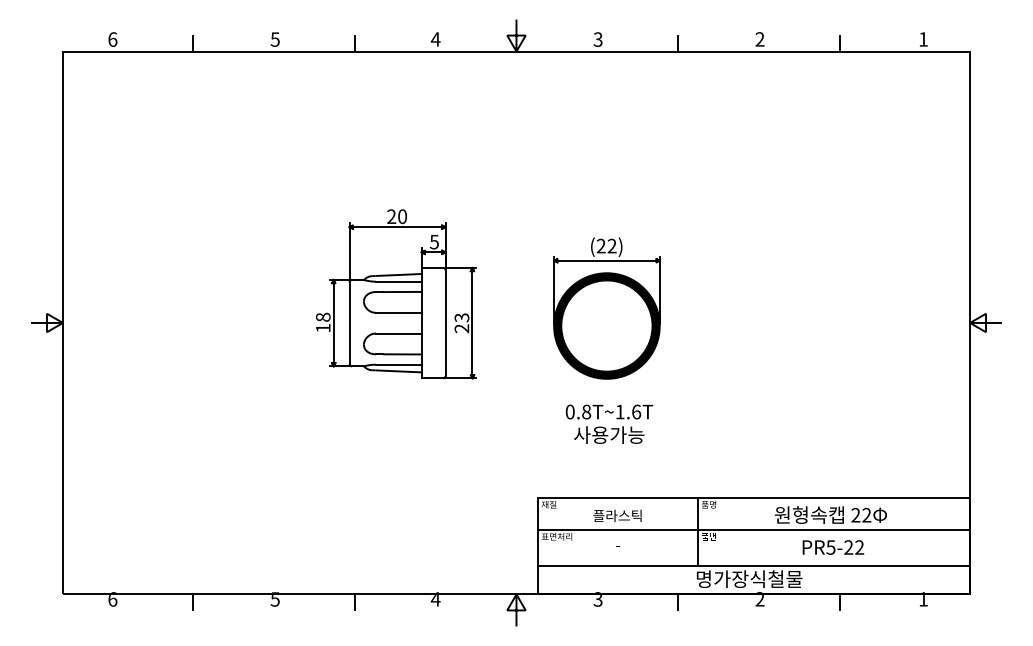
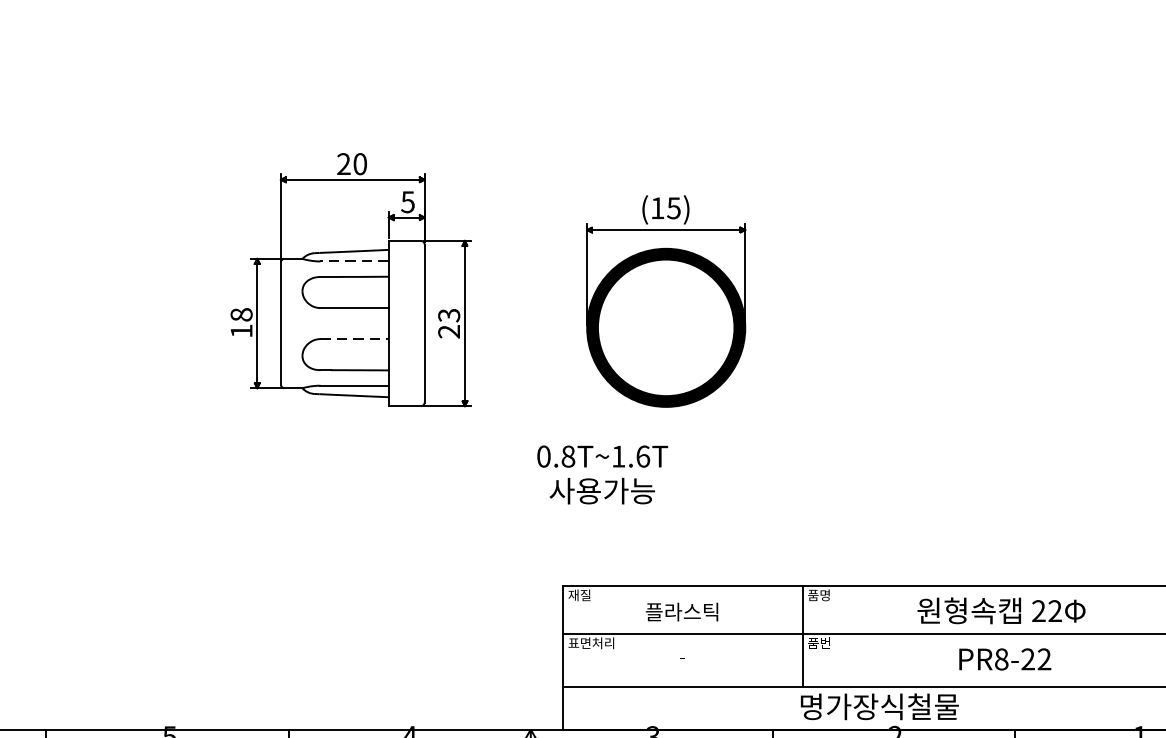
text: (606, 245) -> (665, 207), (22) -> (15)
line: (398, 281) -> (354, 261), solid -> dashed
line: (398, 333) -> (354, 339), solid -> dashed
text: (609, 423) -> (602, 473), moved
text: (830, 547) -> (1000, 659), PR5-22 -> PR8-22

